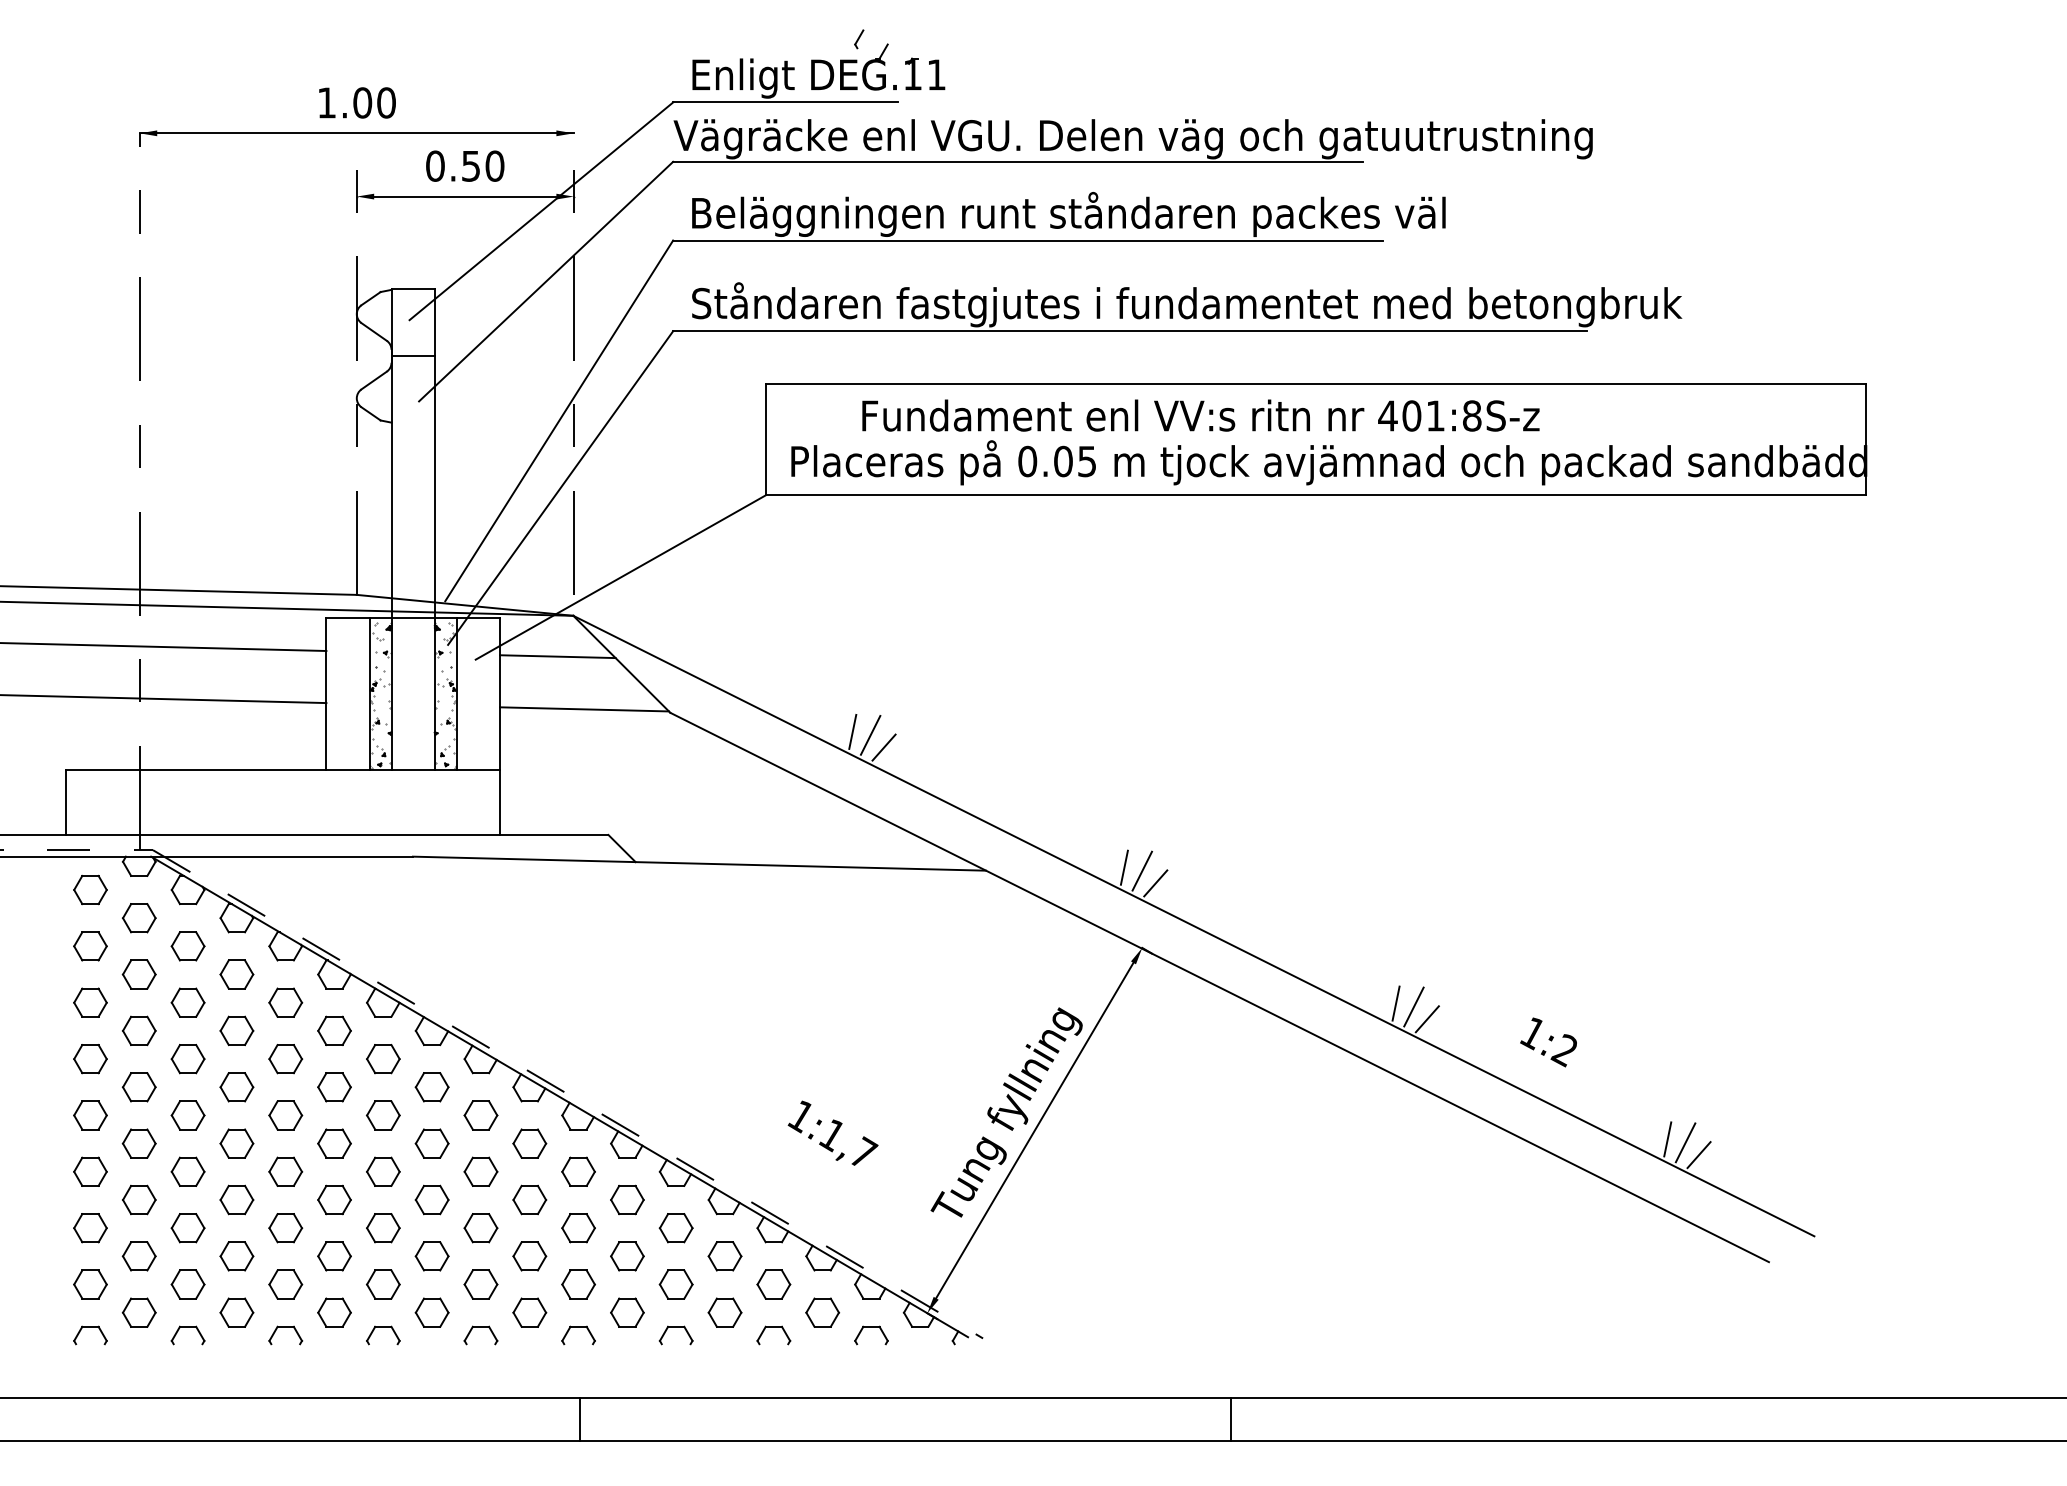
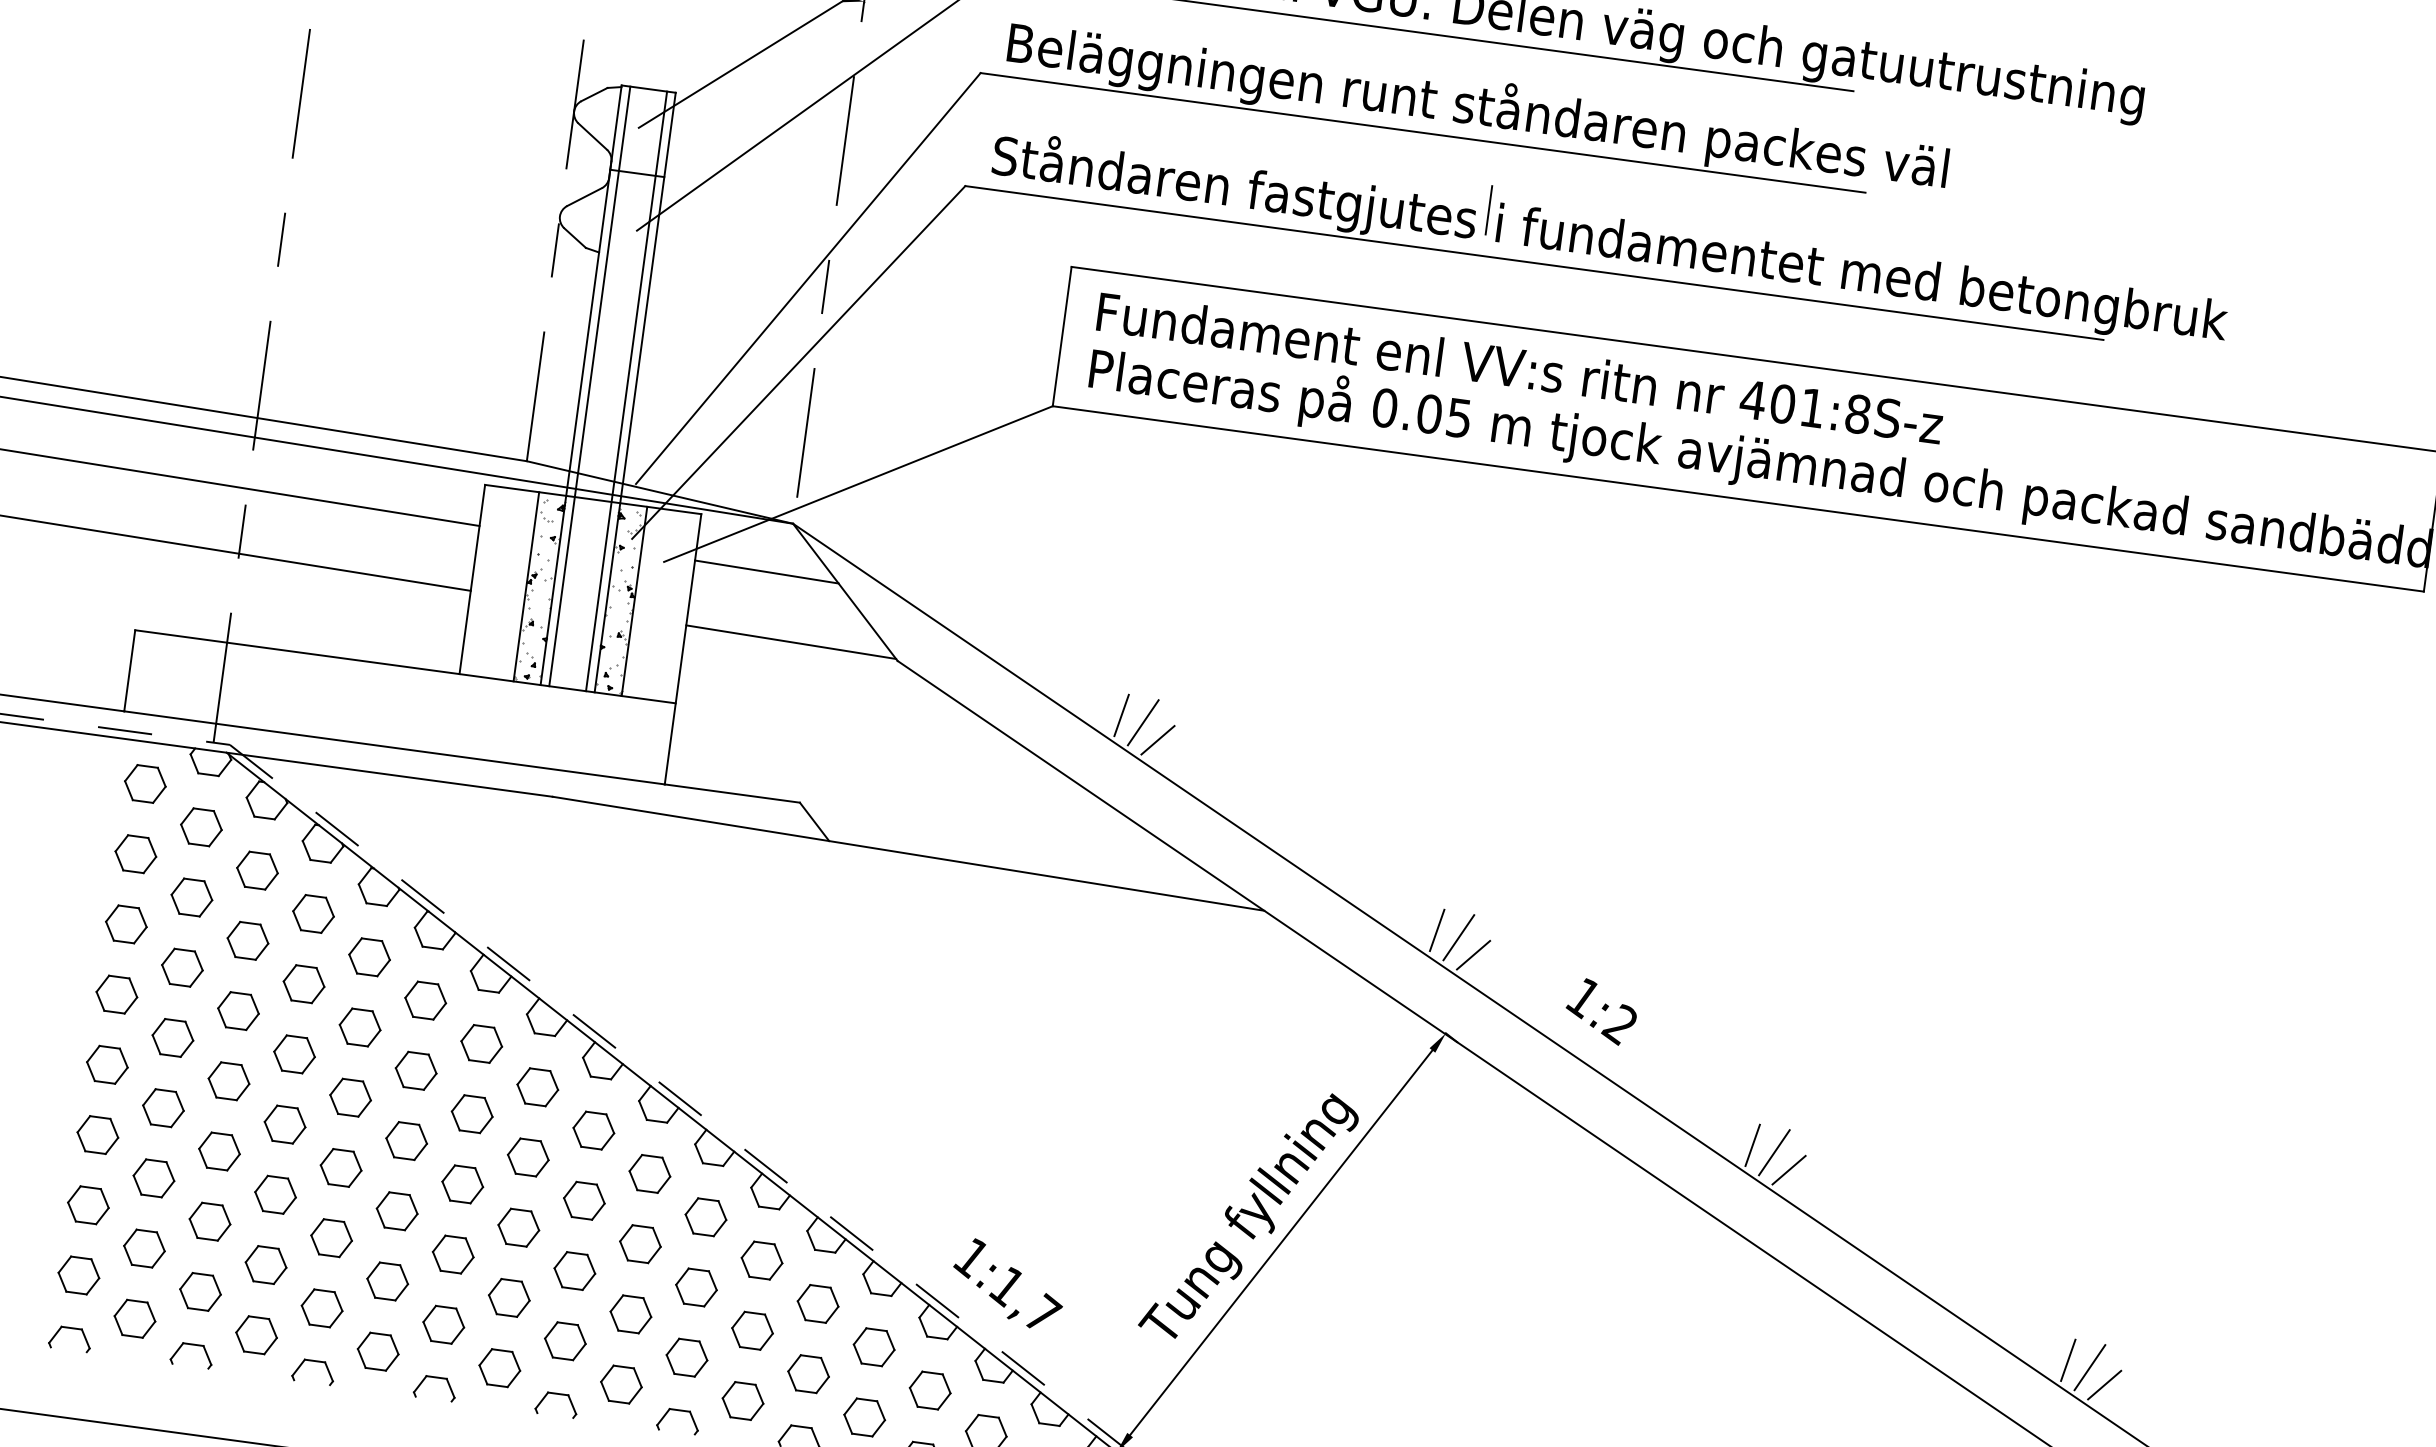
line: (1088, 294) -> (1488, 210), added
text: (1200, 415) -> (1519, 367), moved
line: (398, 528) -> (589, 385), added
line: (427, 528) -> (626, 390), added
text: (1548, 1042) -> (1601, 1011), moved
text: (832, 1132) -> (1007, 1283), moved

